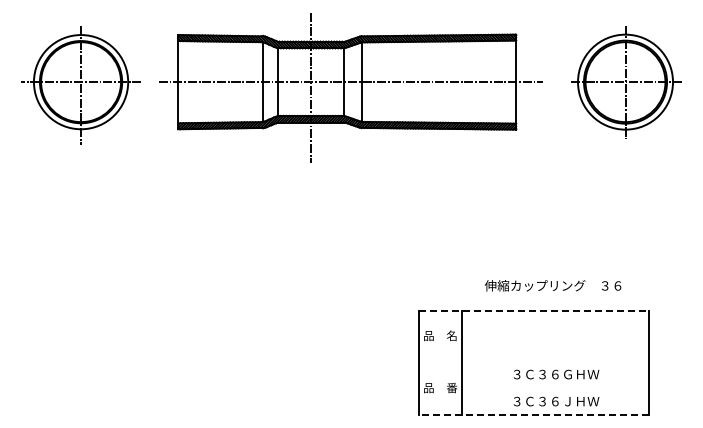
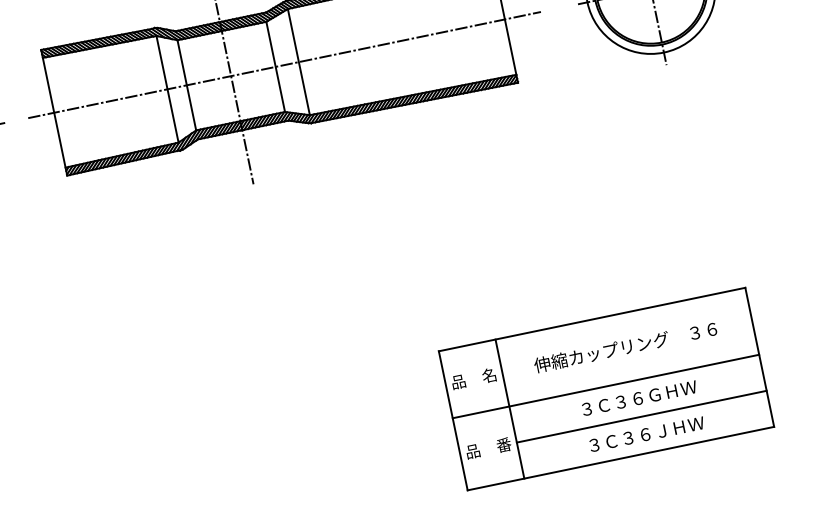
text: (552, 285) -> (624, 347), moved
line: (534, 310) -> (592, 318), dashed -> solid
line: (534, 361) -> (606, 386), added
line: (555, 388) -> (642, 417), added
line: (534, 415) -> (621, 458), dashed -> solid

